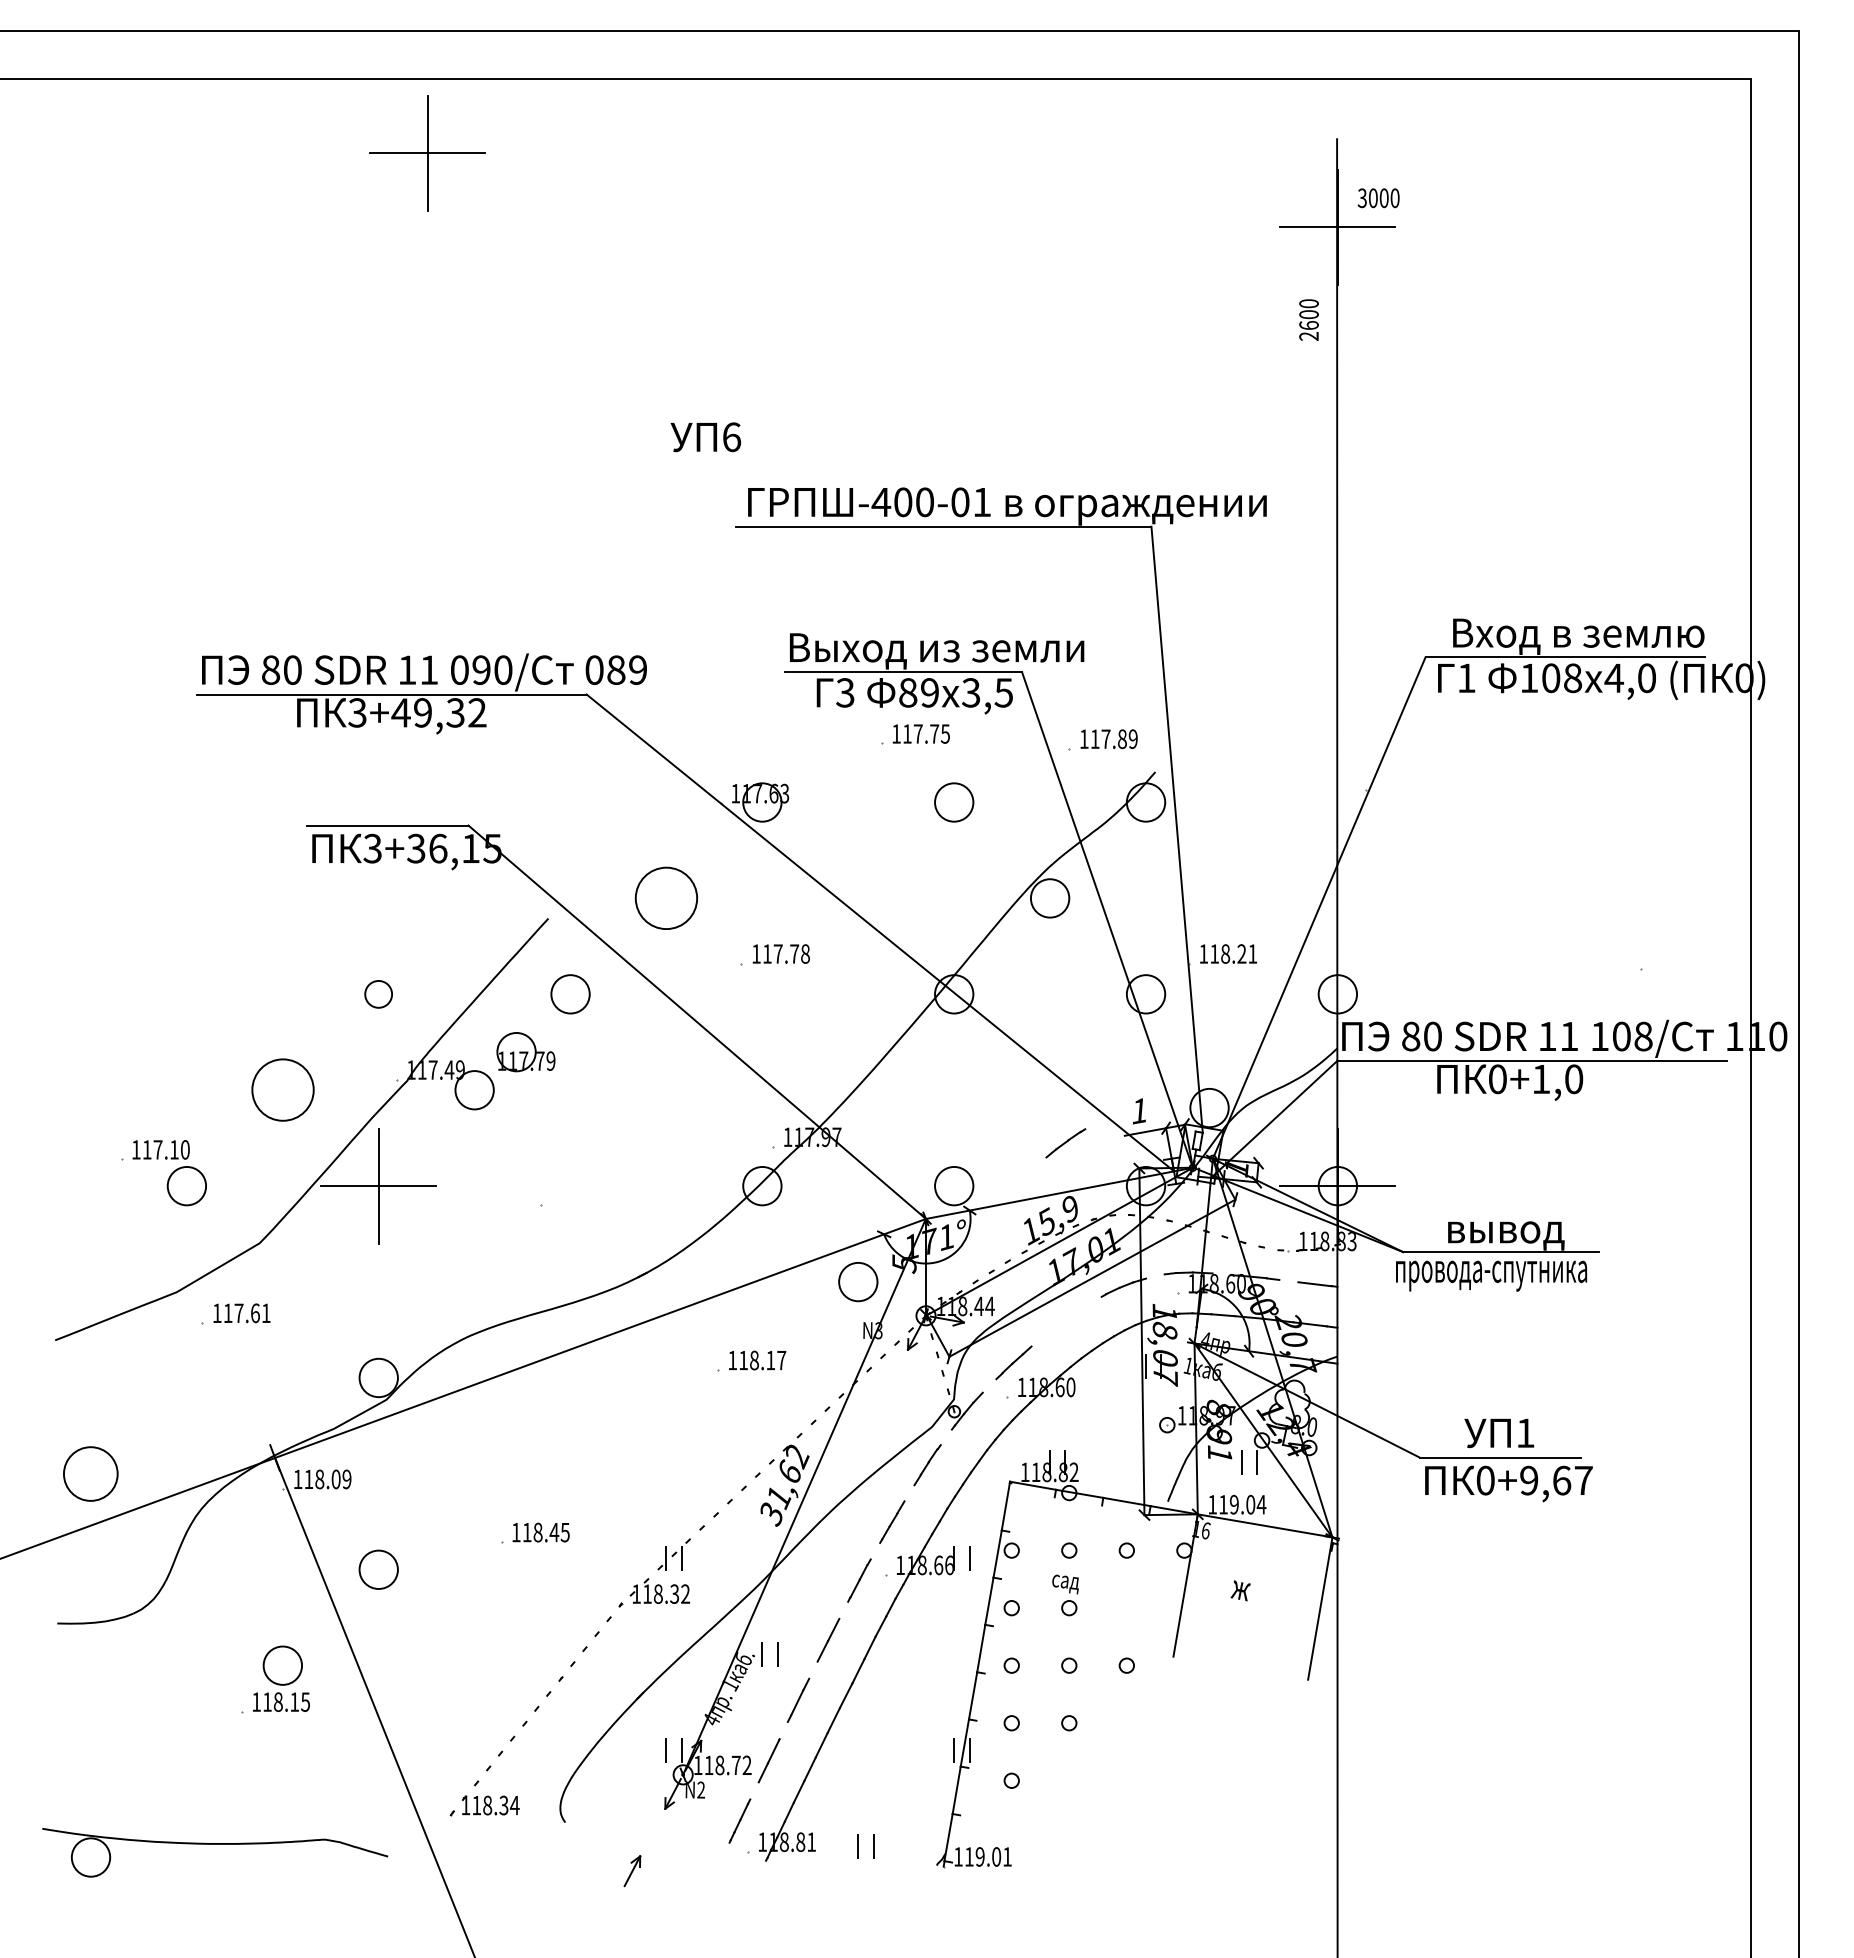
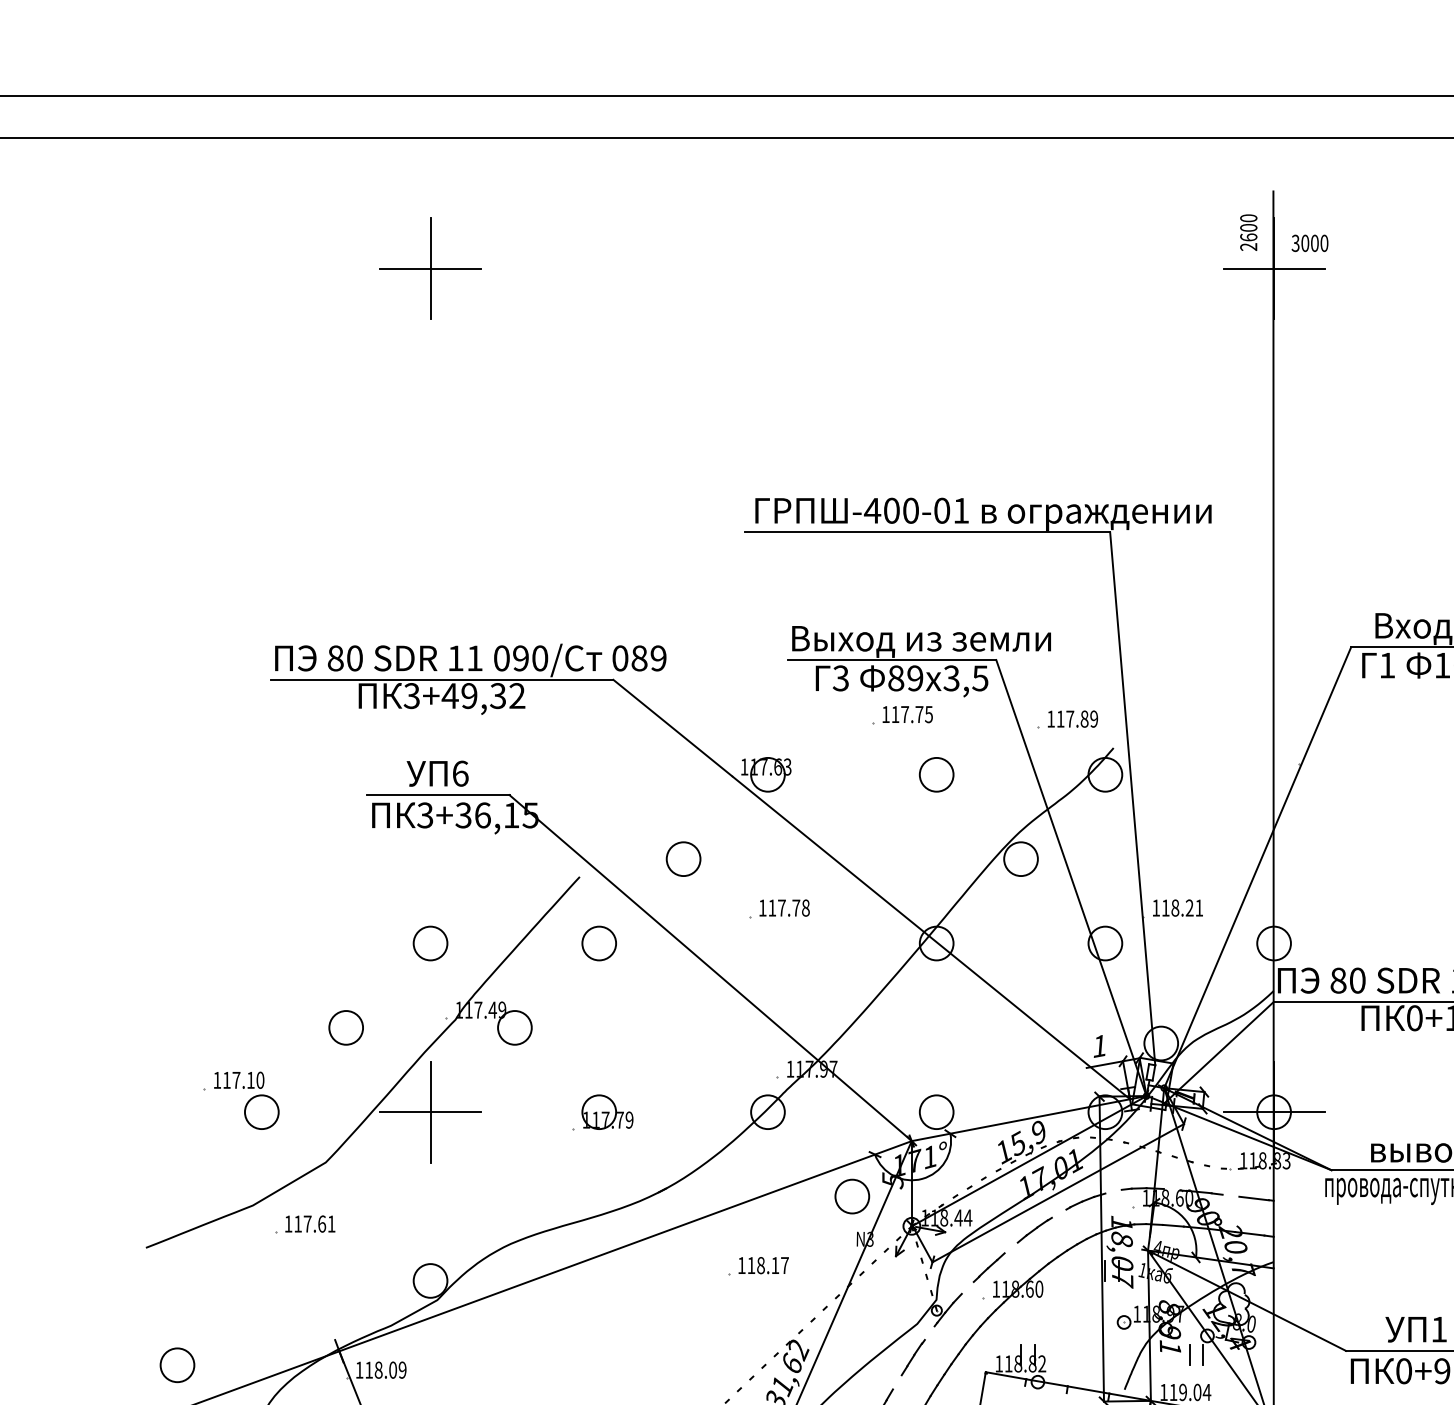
part: (427, 153) -> (430, 269), moved
text: (1308, 319) -> (1248, 232), moved
text: (705, 437) -> (437, 773), moved
part: (666, 898) -> (683, 859), size x0.62
part: (378, 994) -> (430, 943), size x1.43
part: (525, 1052) -> (607, 1112), moved
part: (282, 1090) -> (345, 1028), size x0.62
line: (1065, 1143) -> (1034, 1230), moved
part: (91, 1473) -> (177, 1364), size x0.71

